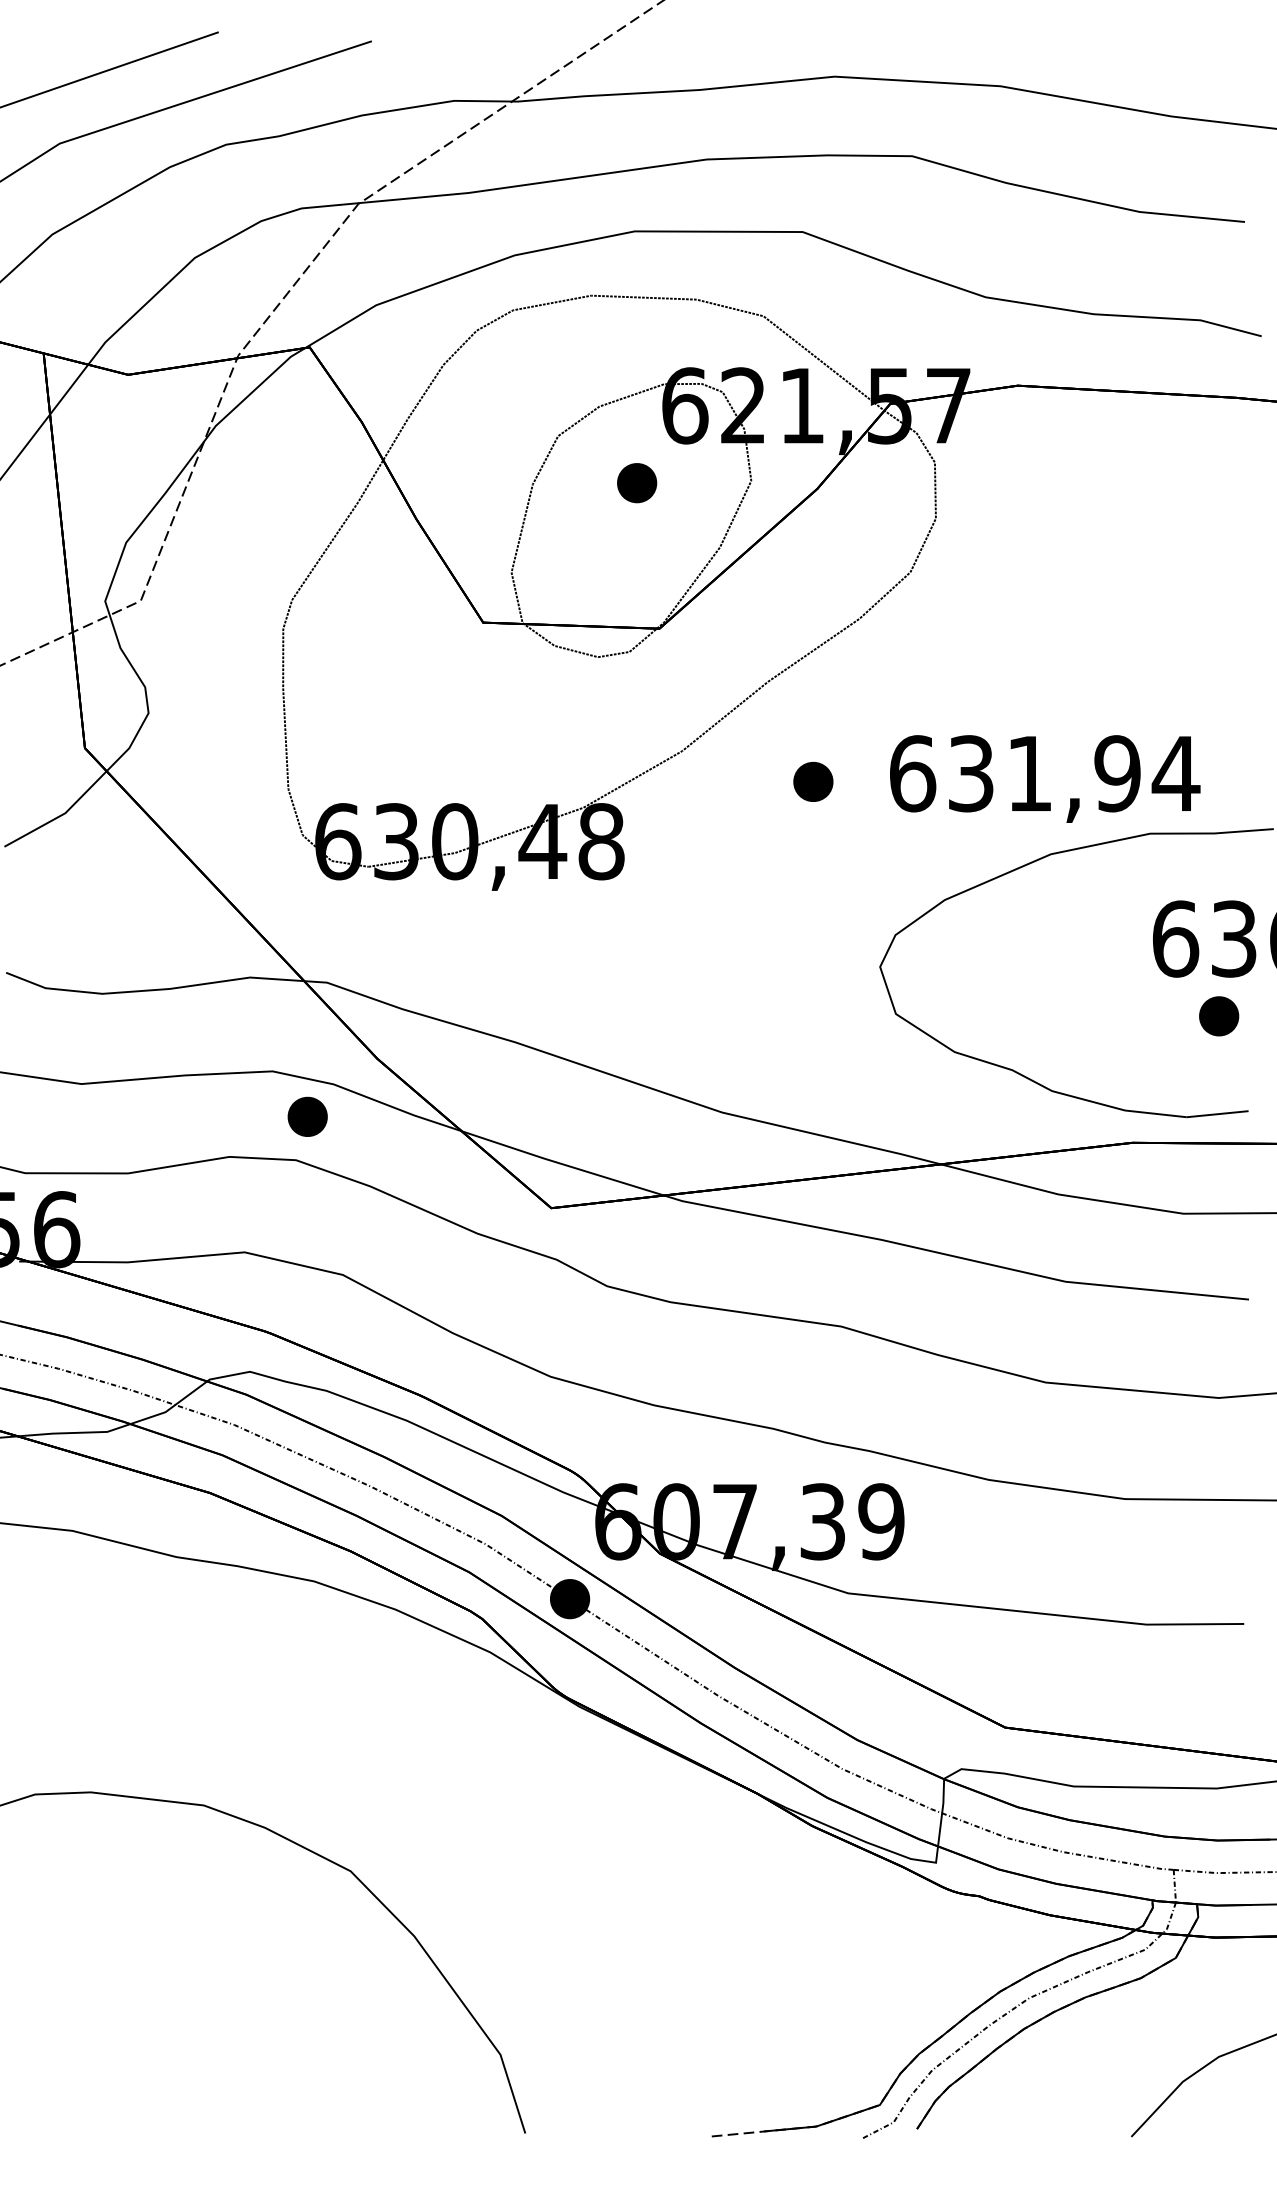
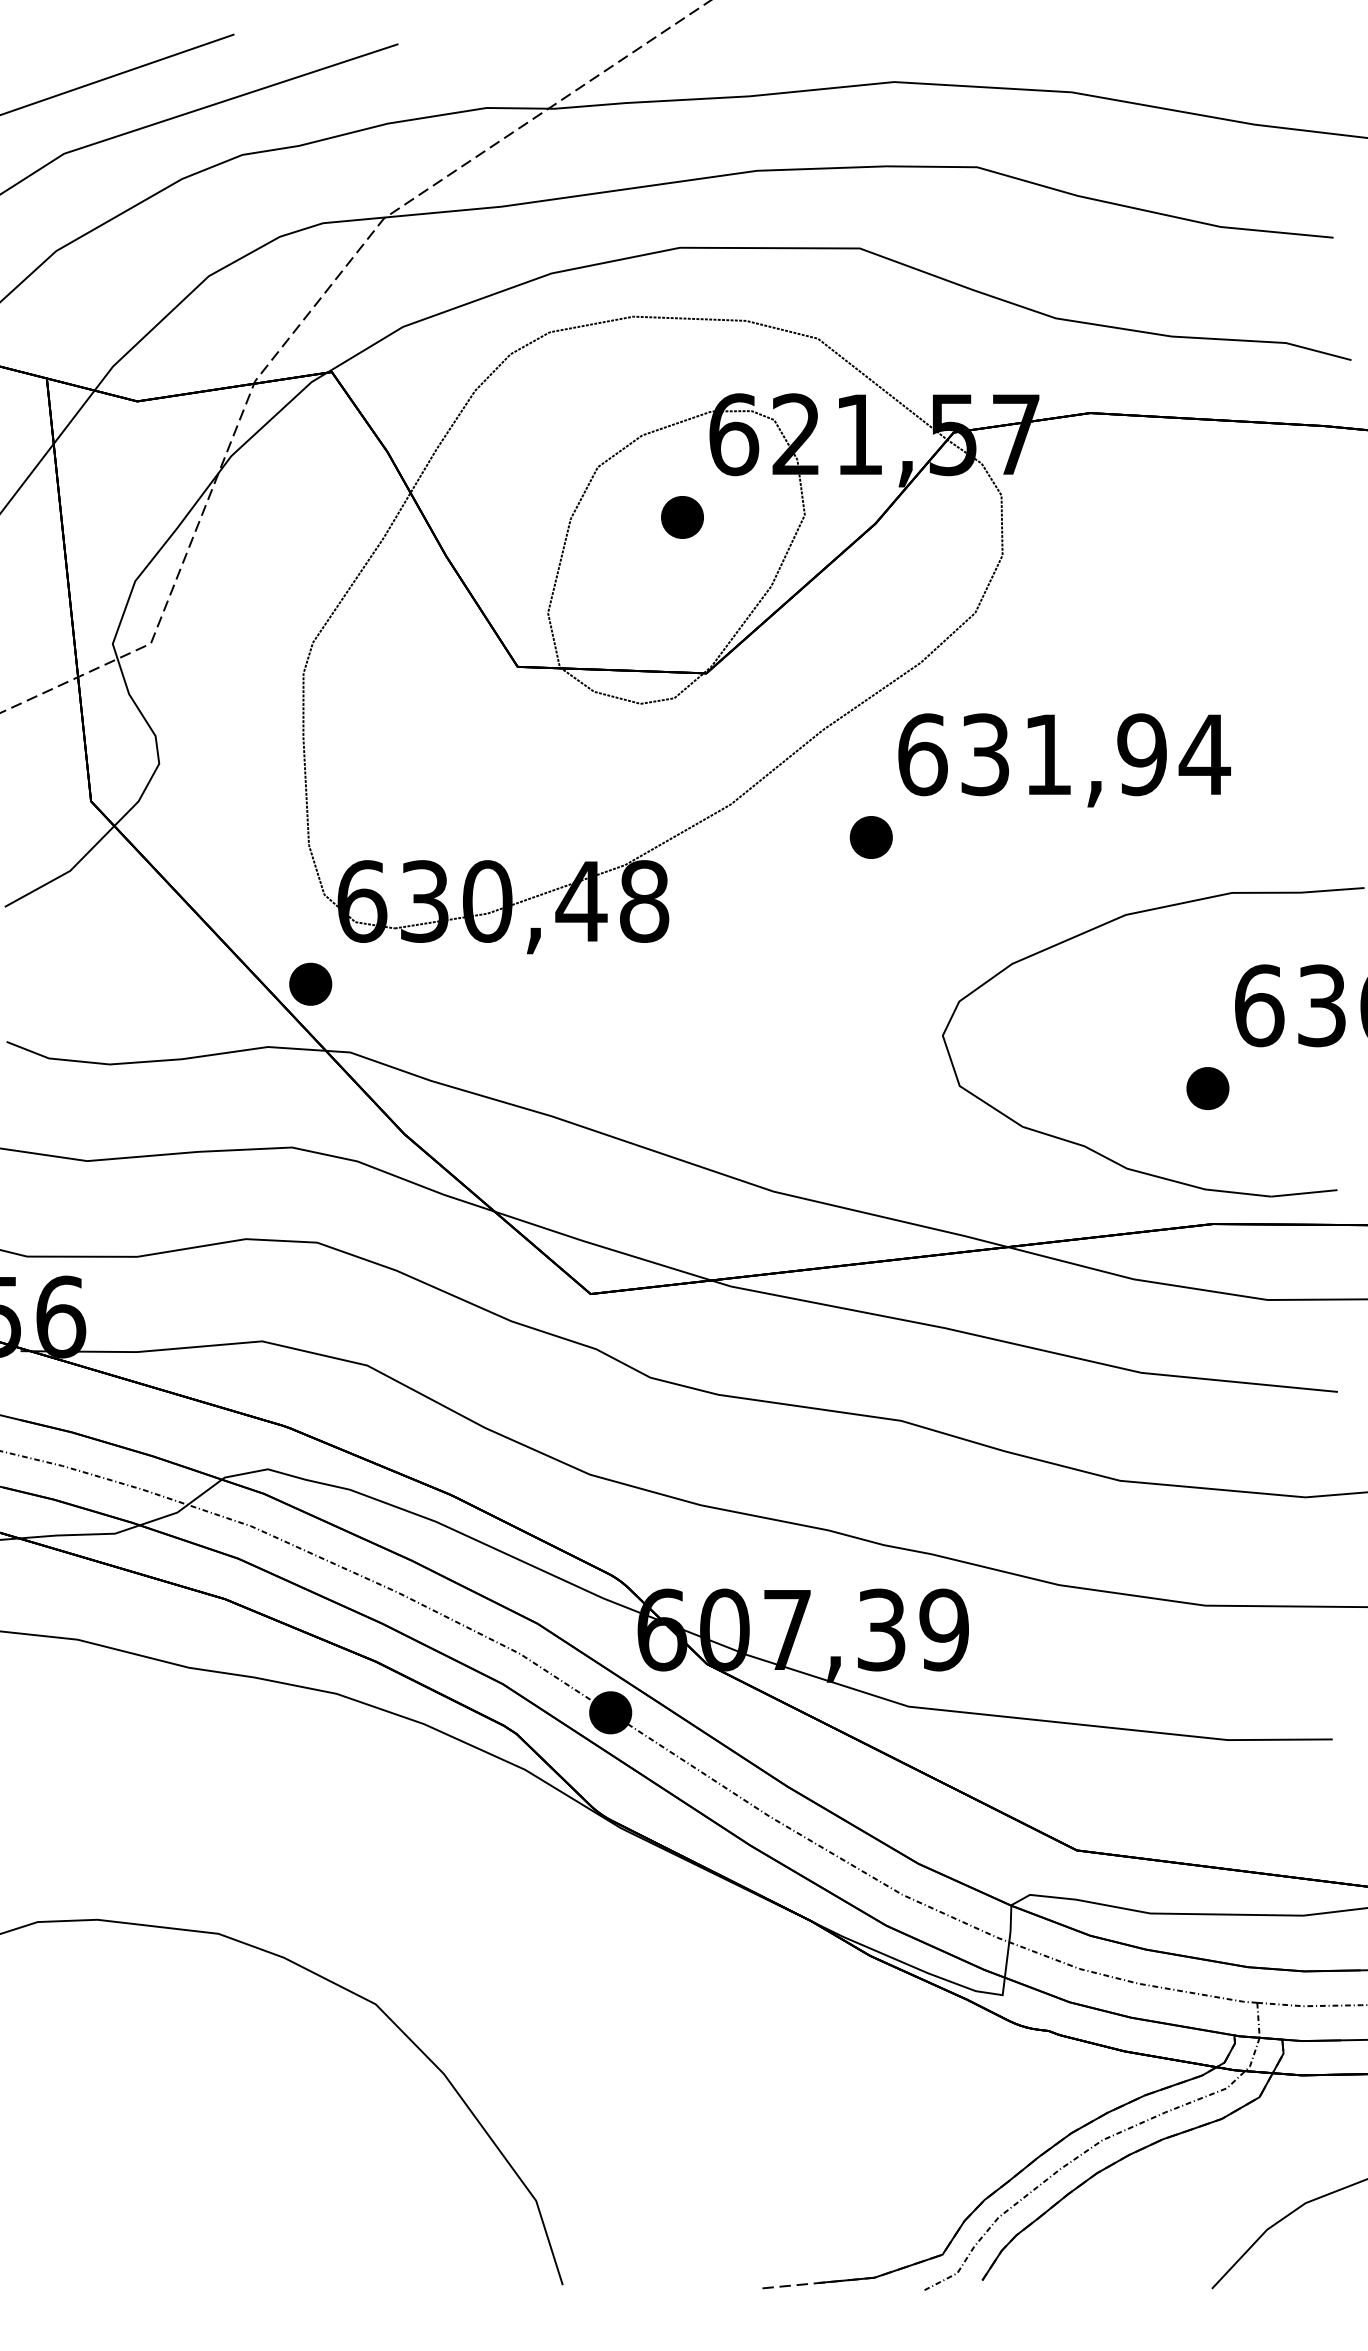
text: (1045, 779) -> (1064, 760), moved
part: (1218, 1016) -> (1207, 1088), moved
part: (307, 1116) -> (310, 983), moved

